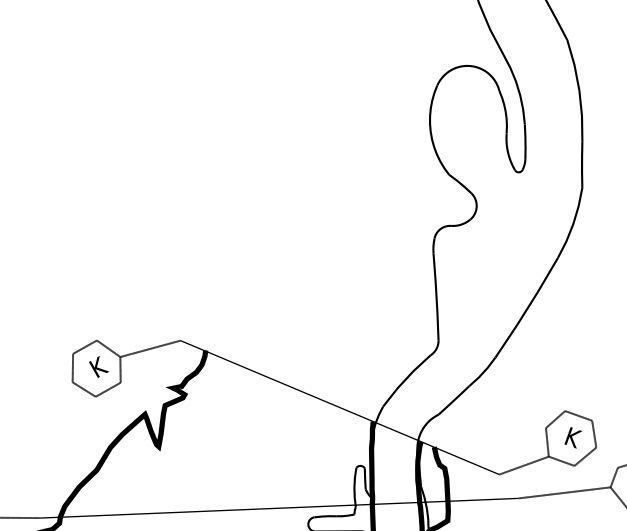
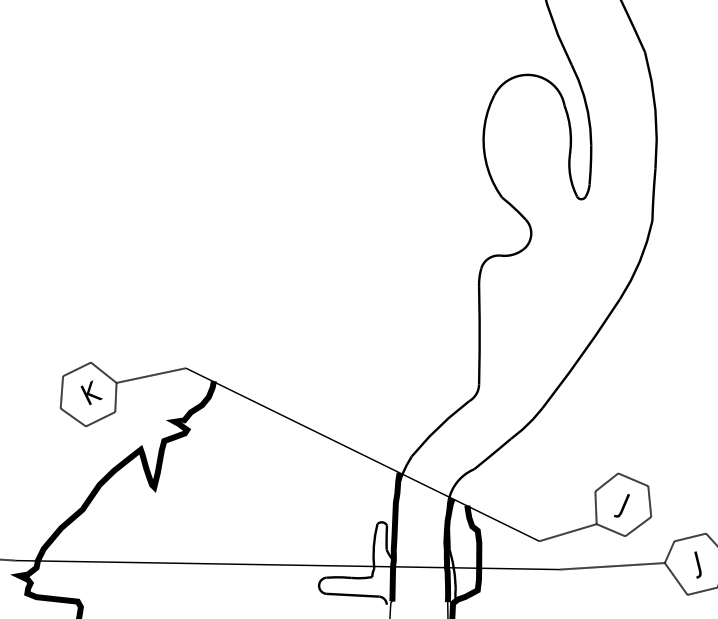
text: (573, 437) -> (625, 504), K -> J

